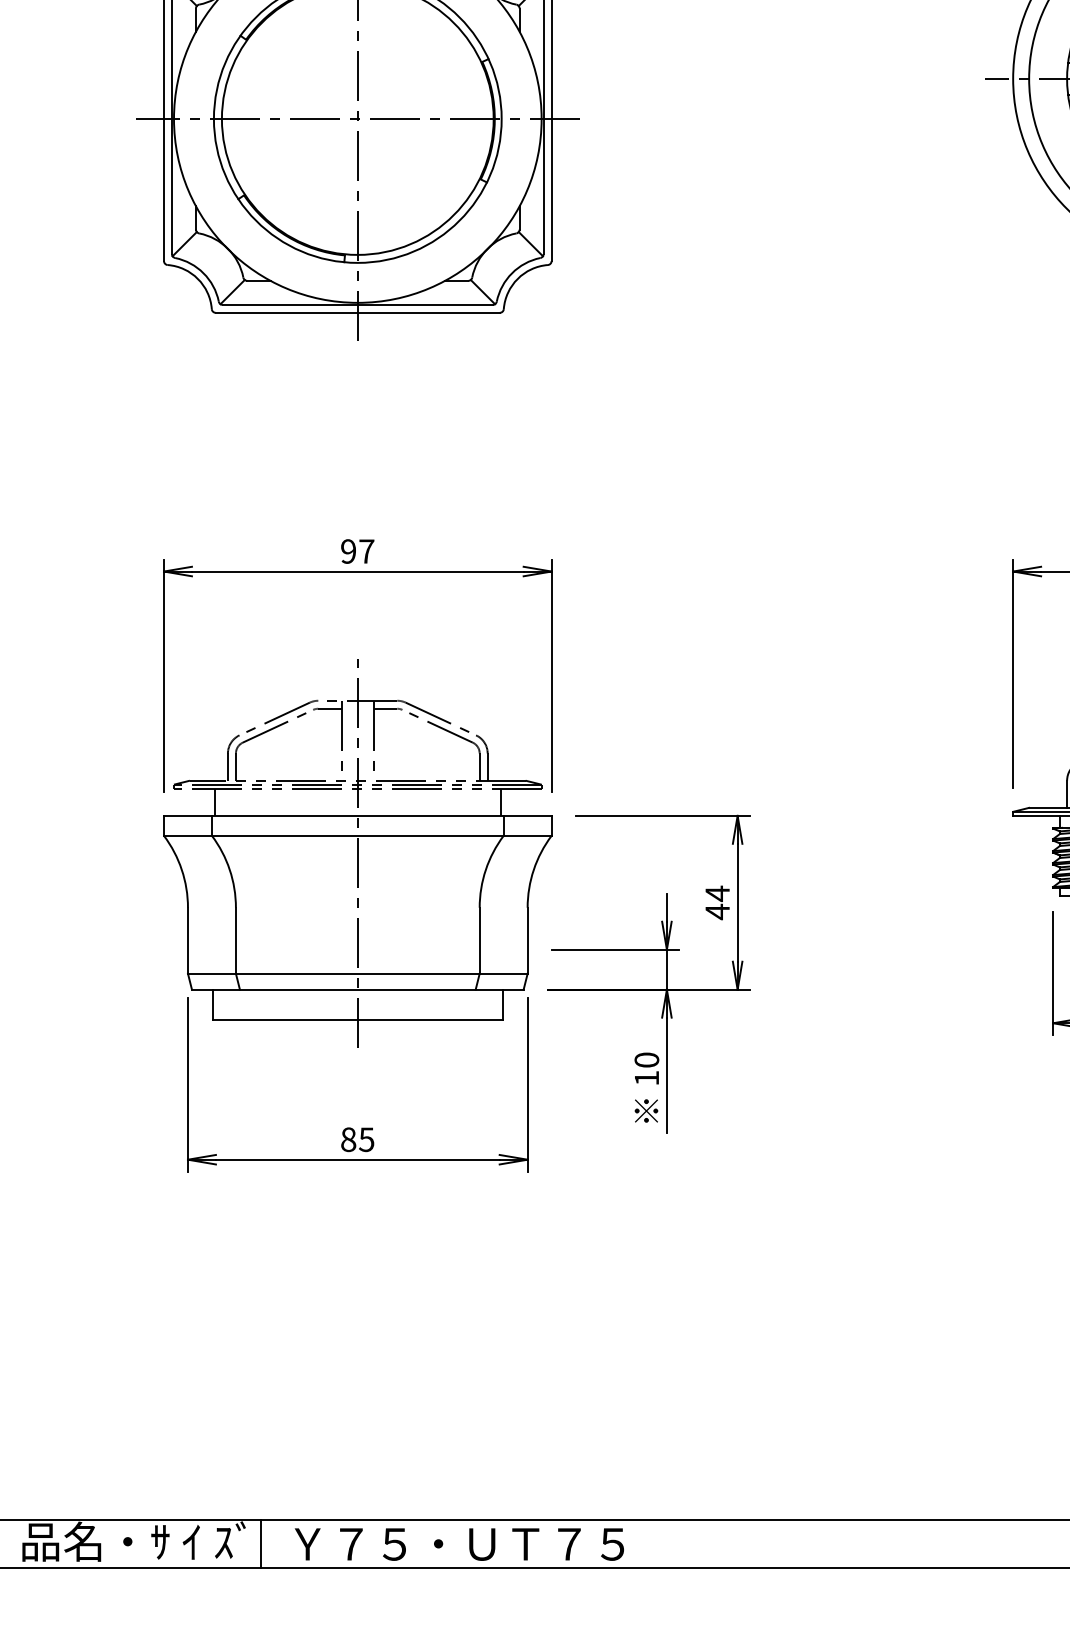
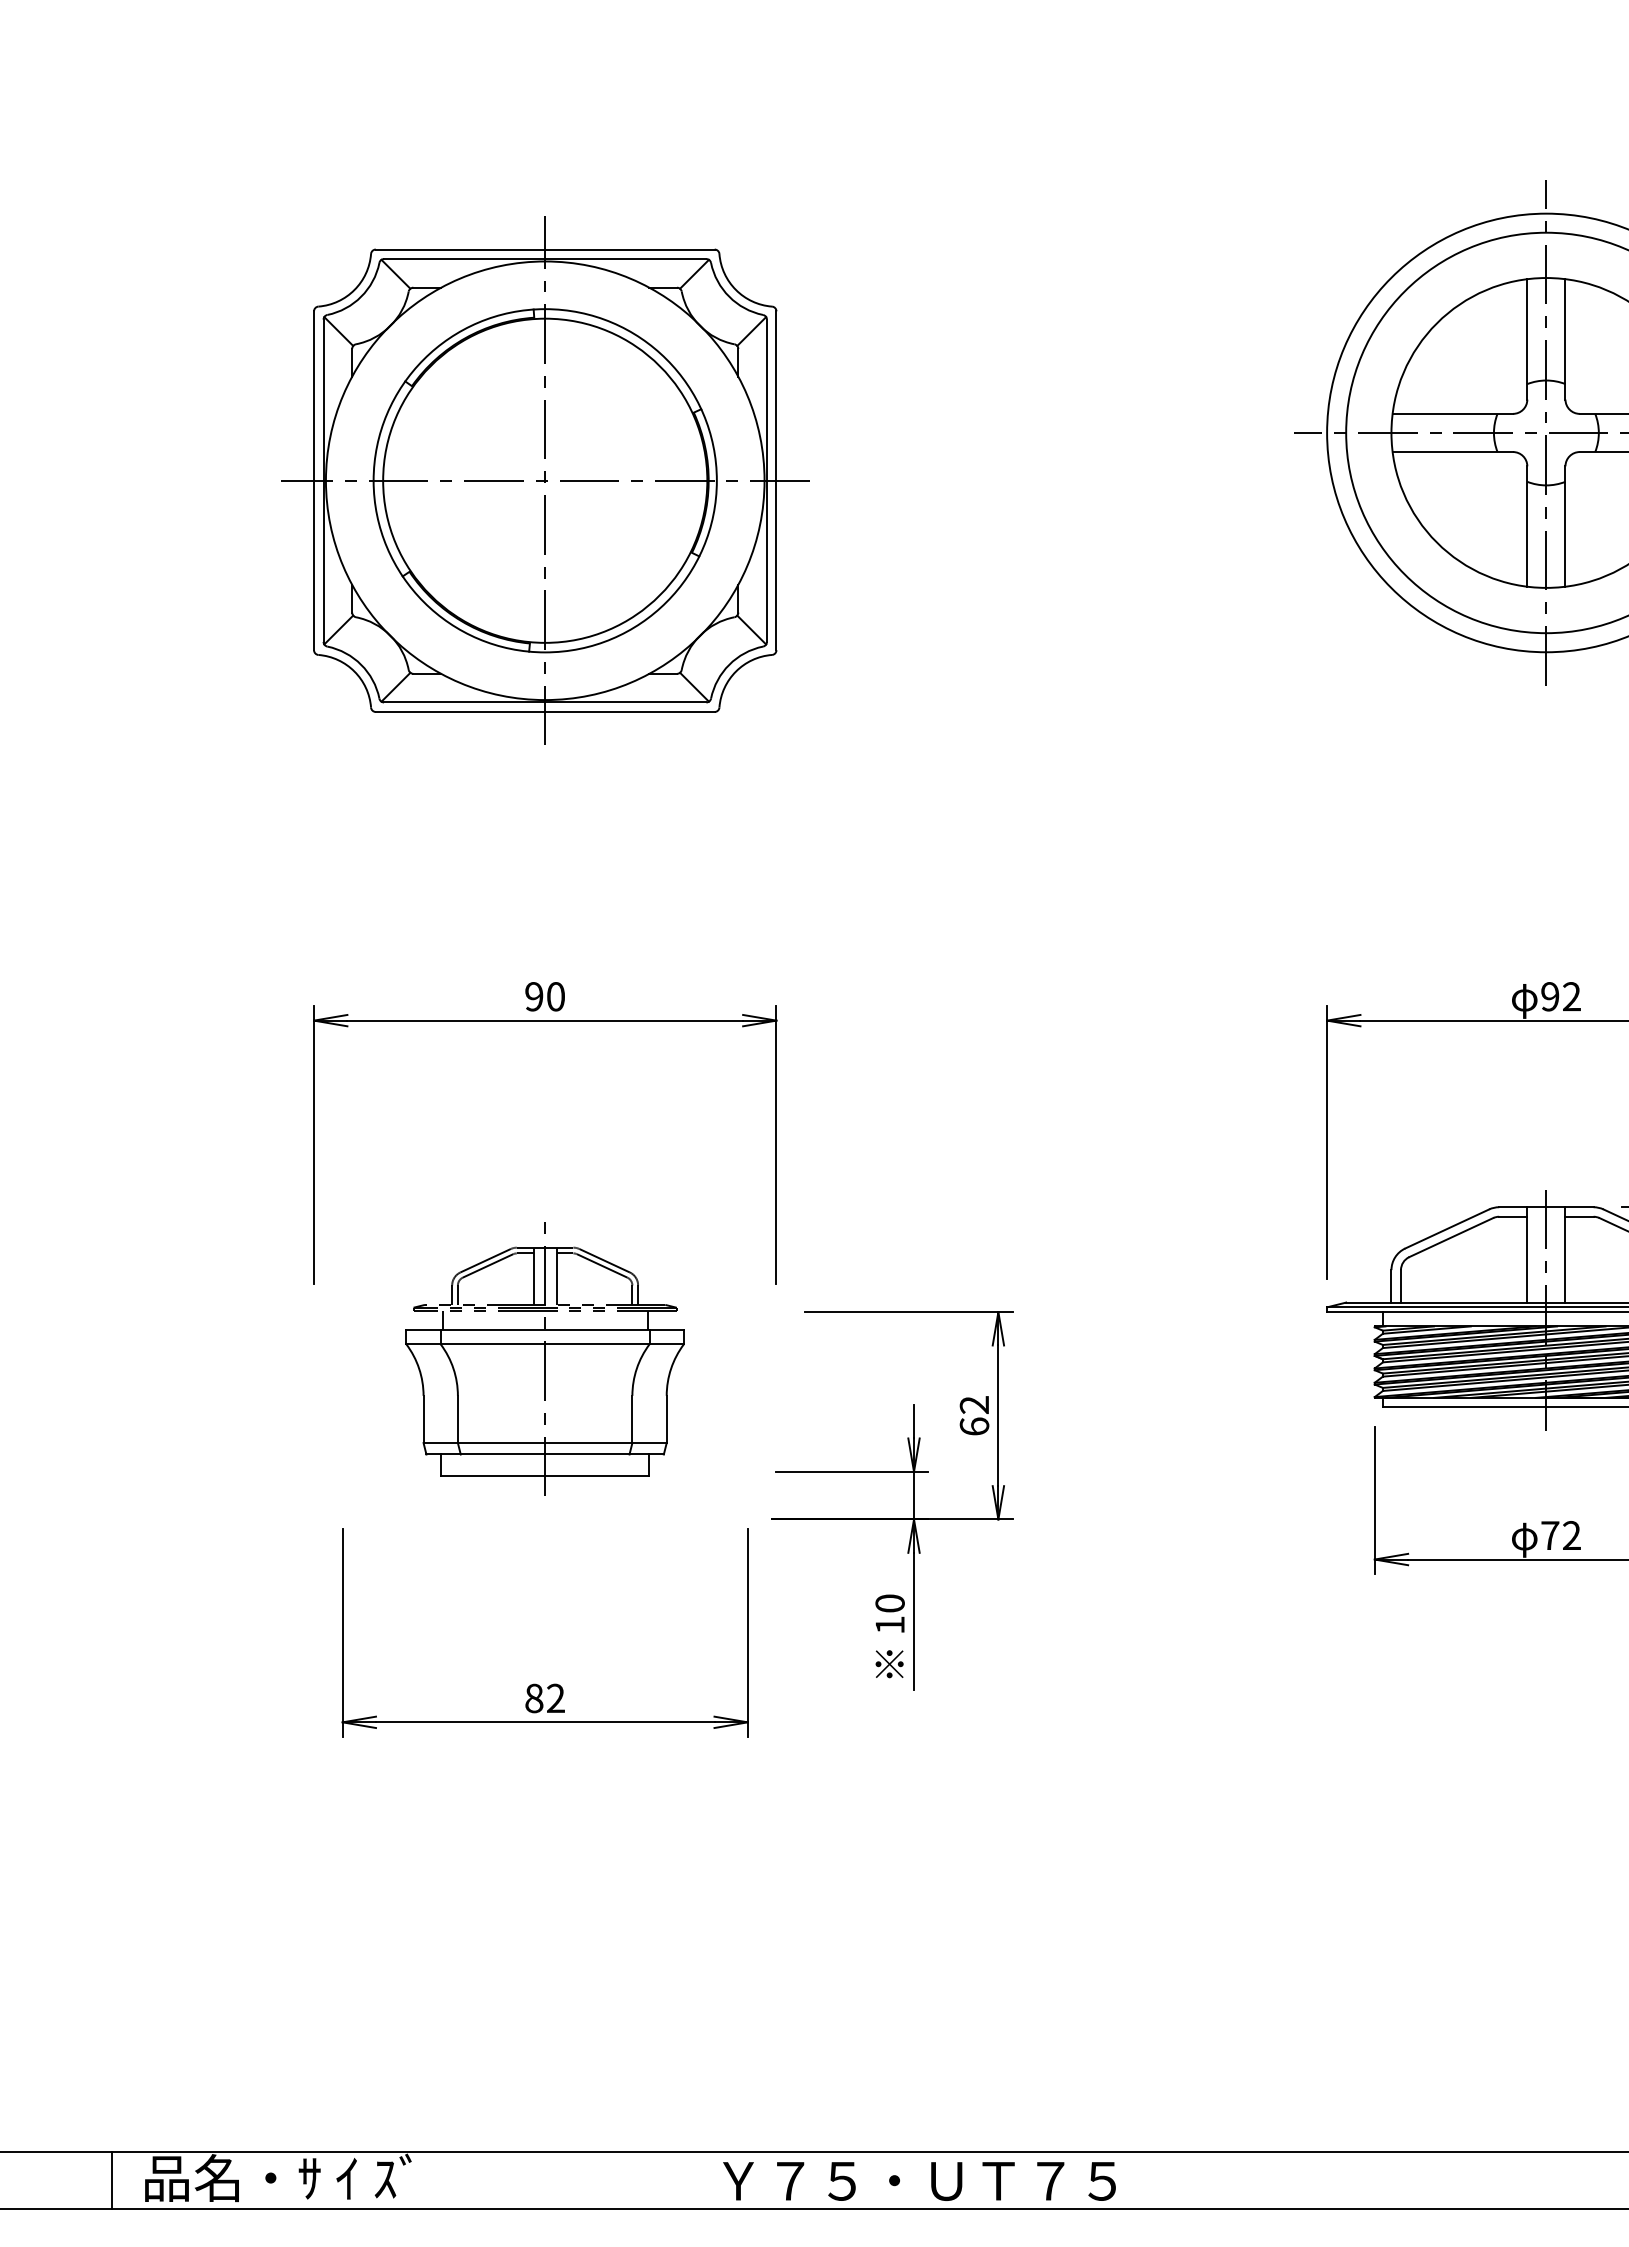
text: (366, 551) -> (555, 996), 97 -> 90
part: (357, 853) -> (544, 1356), size x0.6
text: (717, 902) -> (974, 1415), 44 -> 62
text: (366, 1139) -> (555, 1698), 85 -> 82
line: (260, 1543) -> (429, 2180), removed
text: (459, 1544) -> (919, 2181), moved

